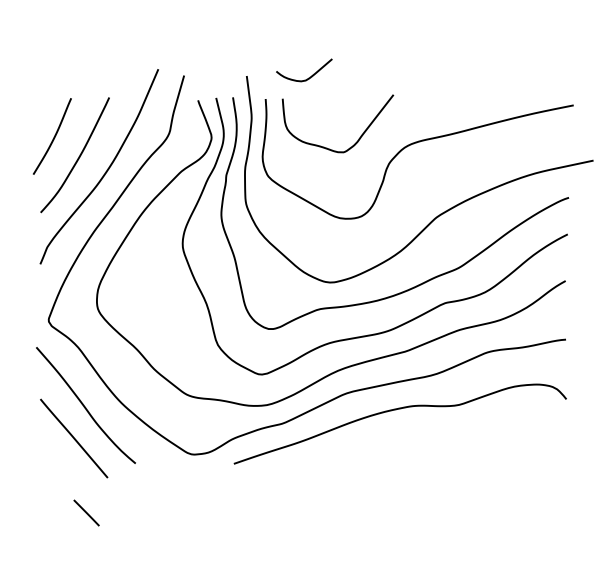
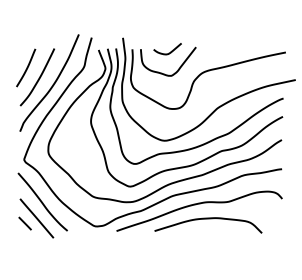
curve: (306, 77) -> (168, 52), moved
curve: (418, 440) -> (208, 219), added
line: (85, 512) -> (24, 223), moved

